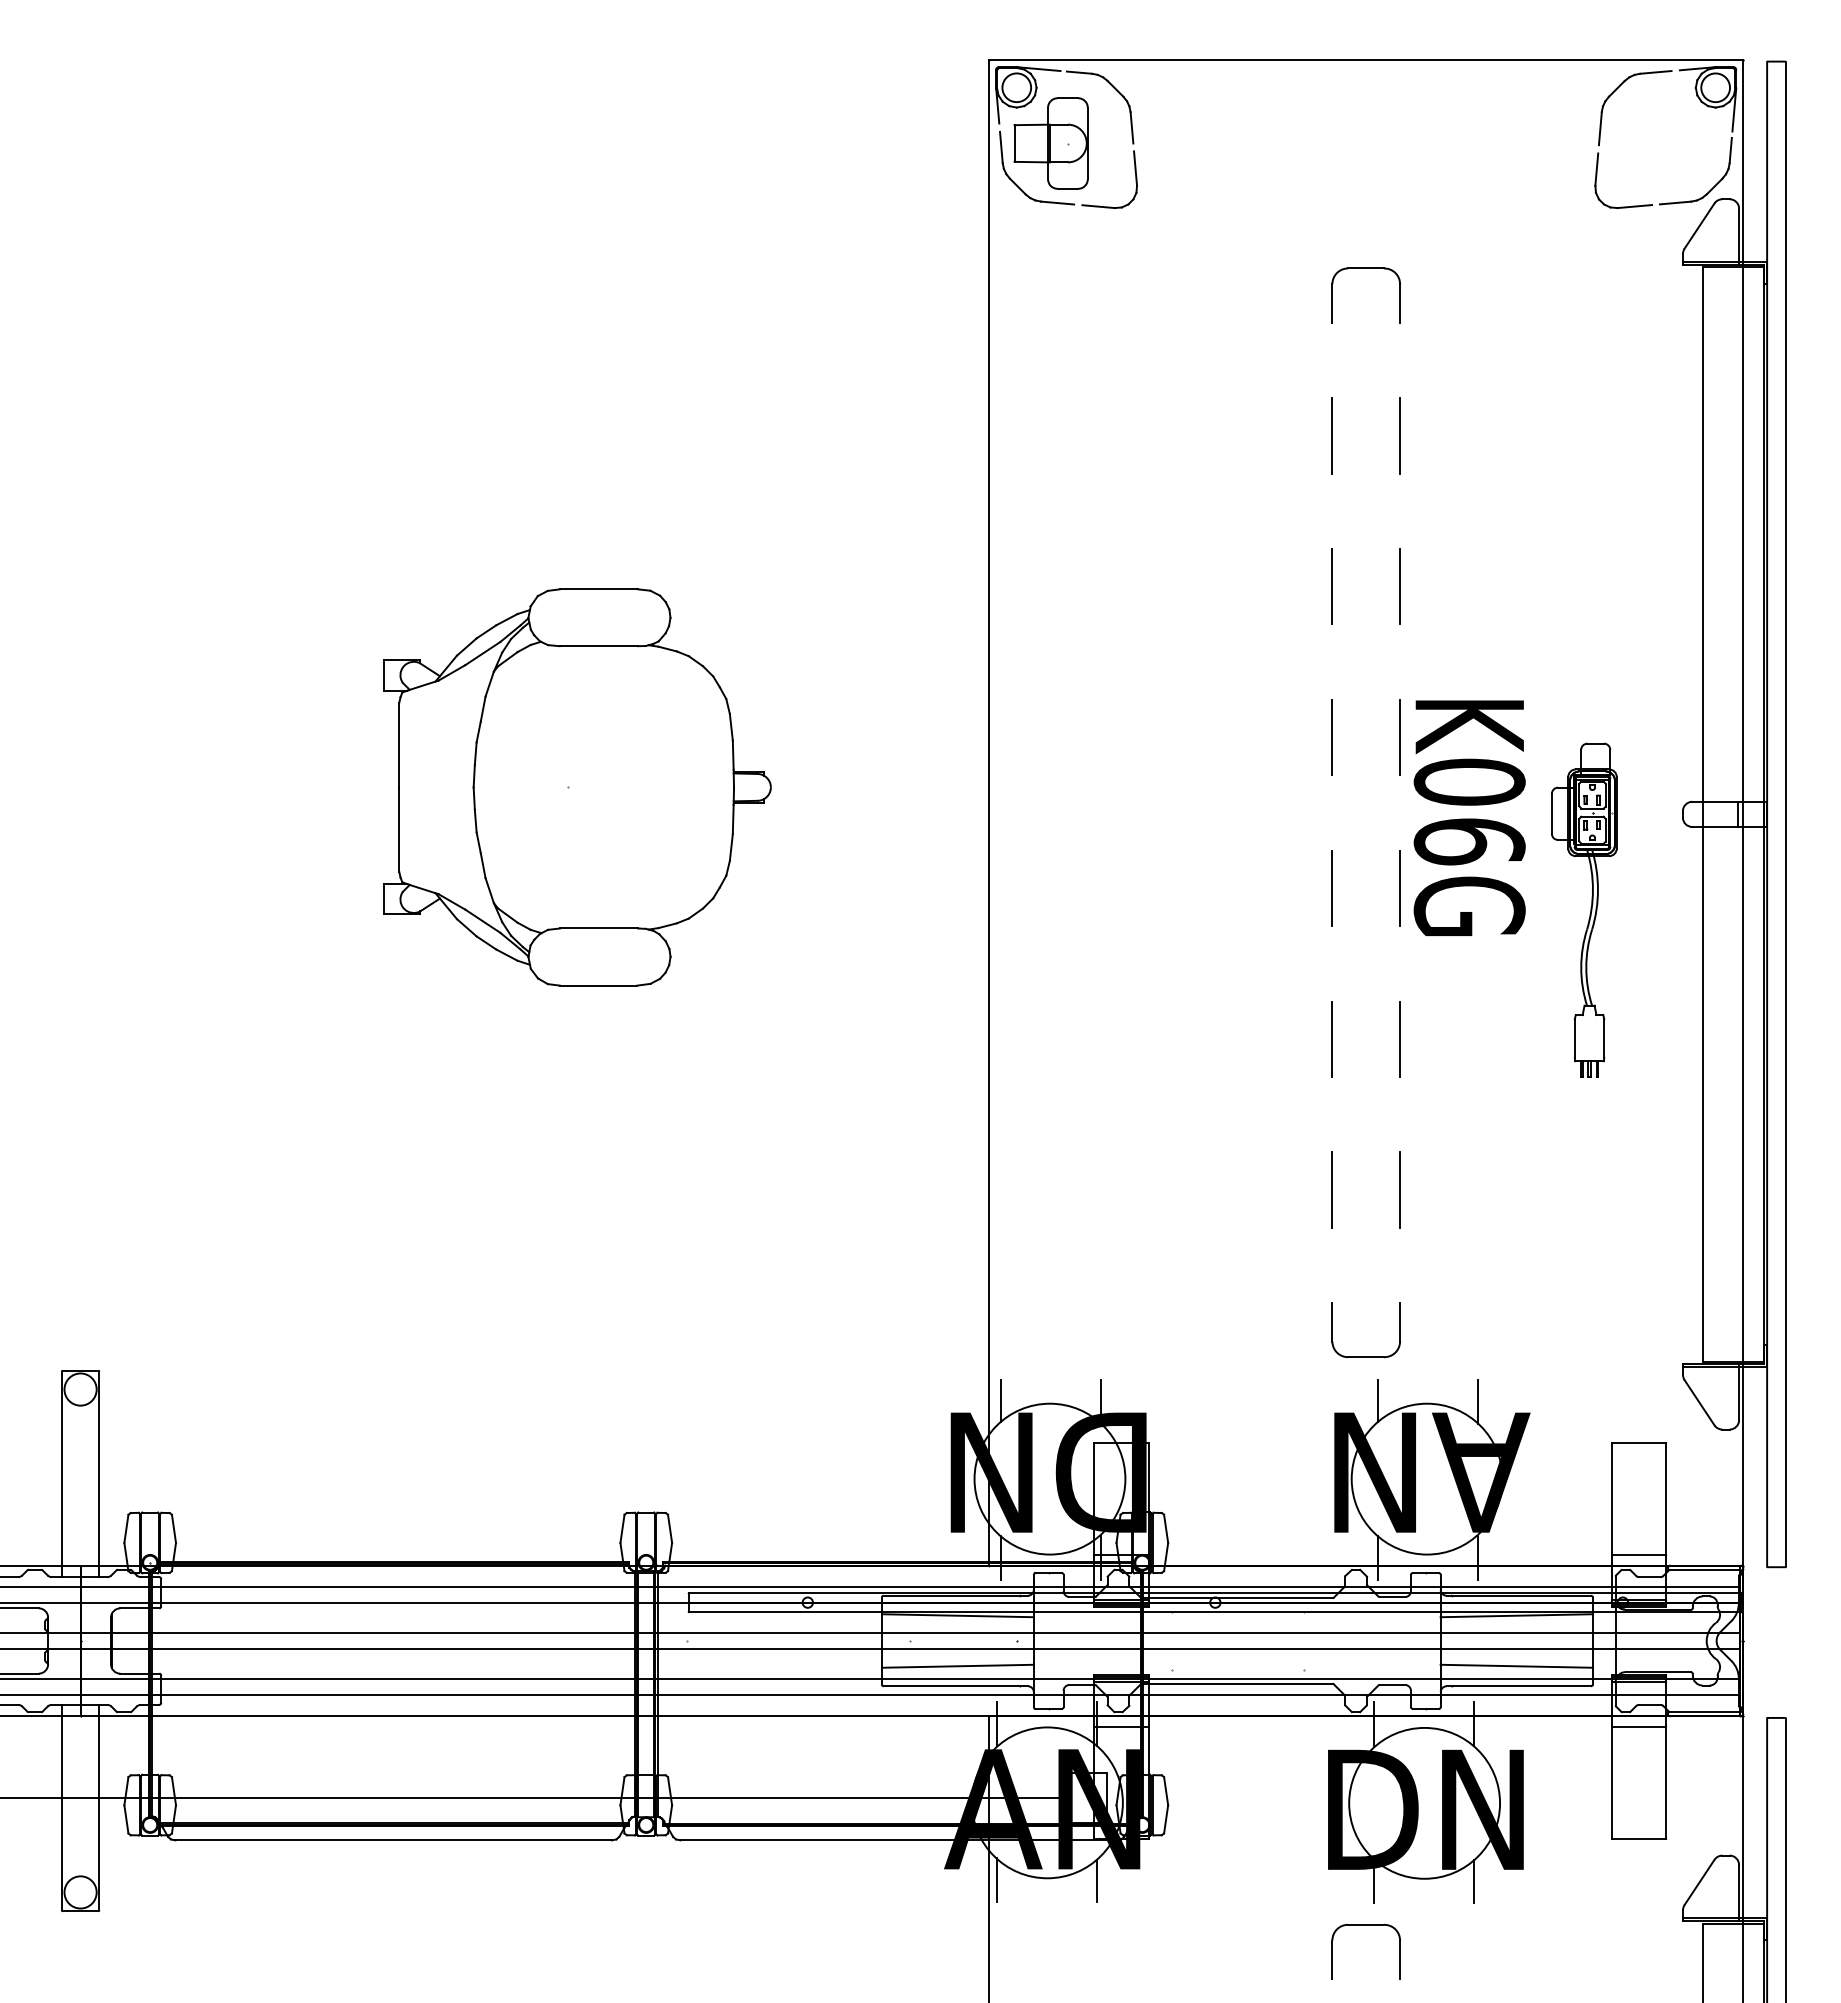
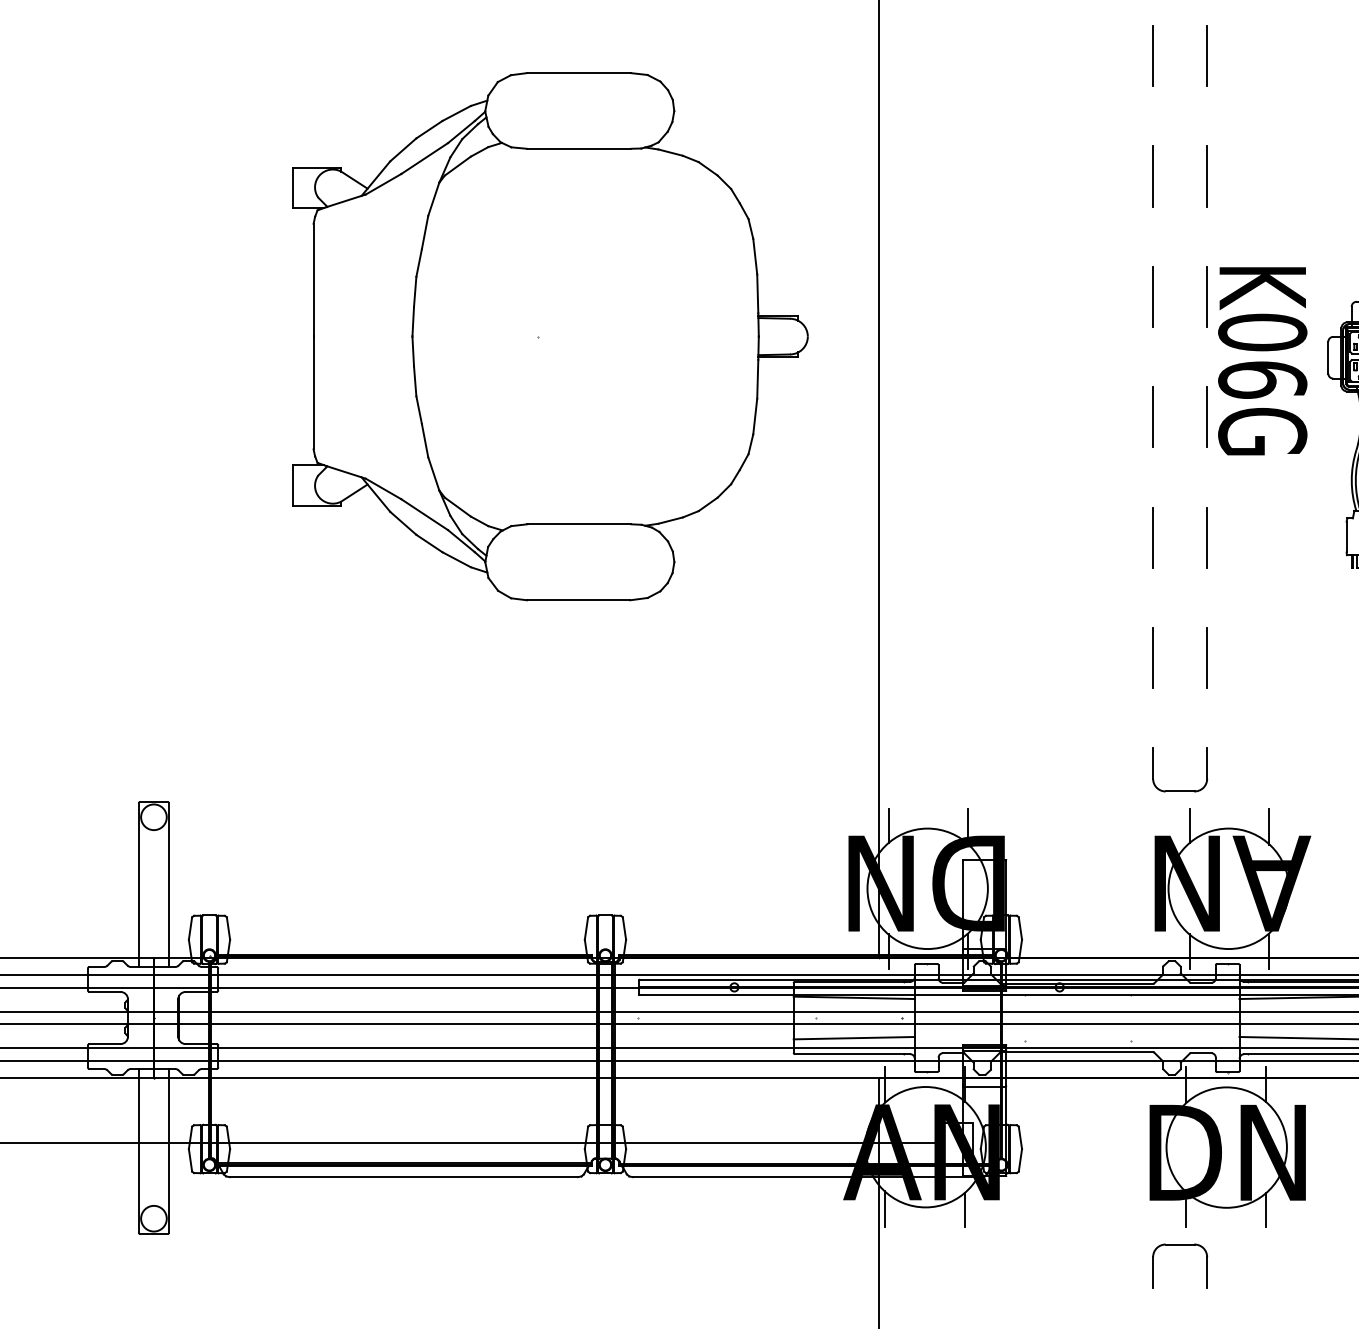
part: (577, 787) -> (550, 336), size x1.67

